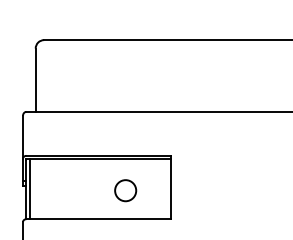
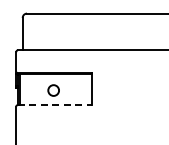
circle: (125, 190) -> (53, 90), moved
line: (97, 219) -> (54, 105), solid -> dashed

